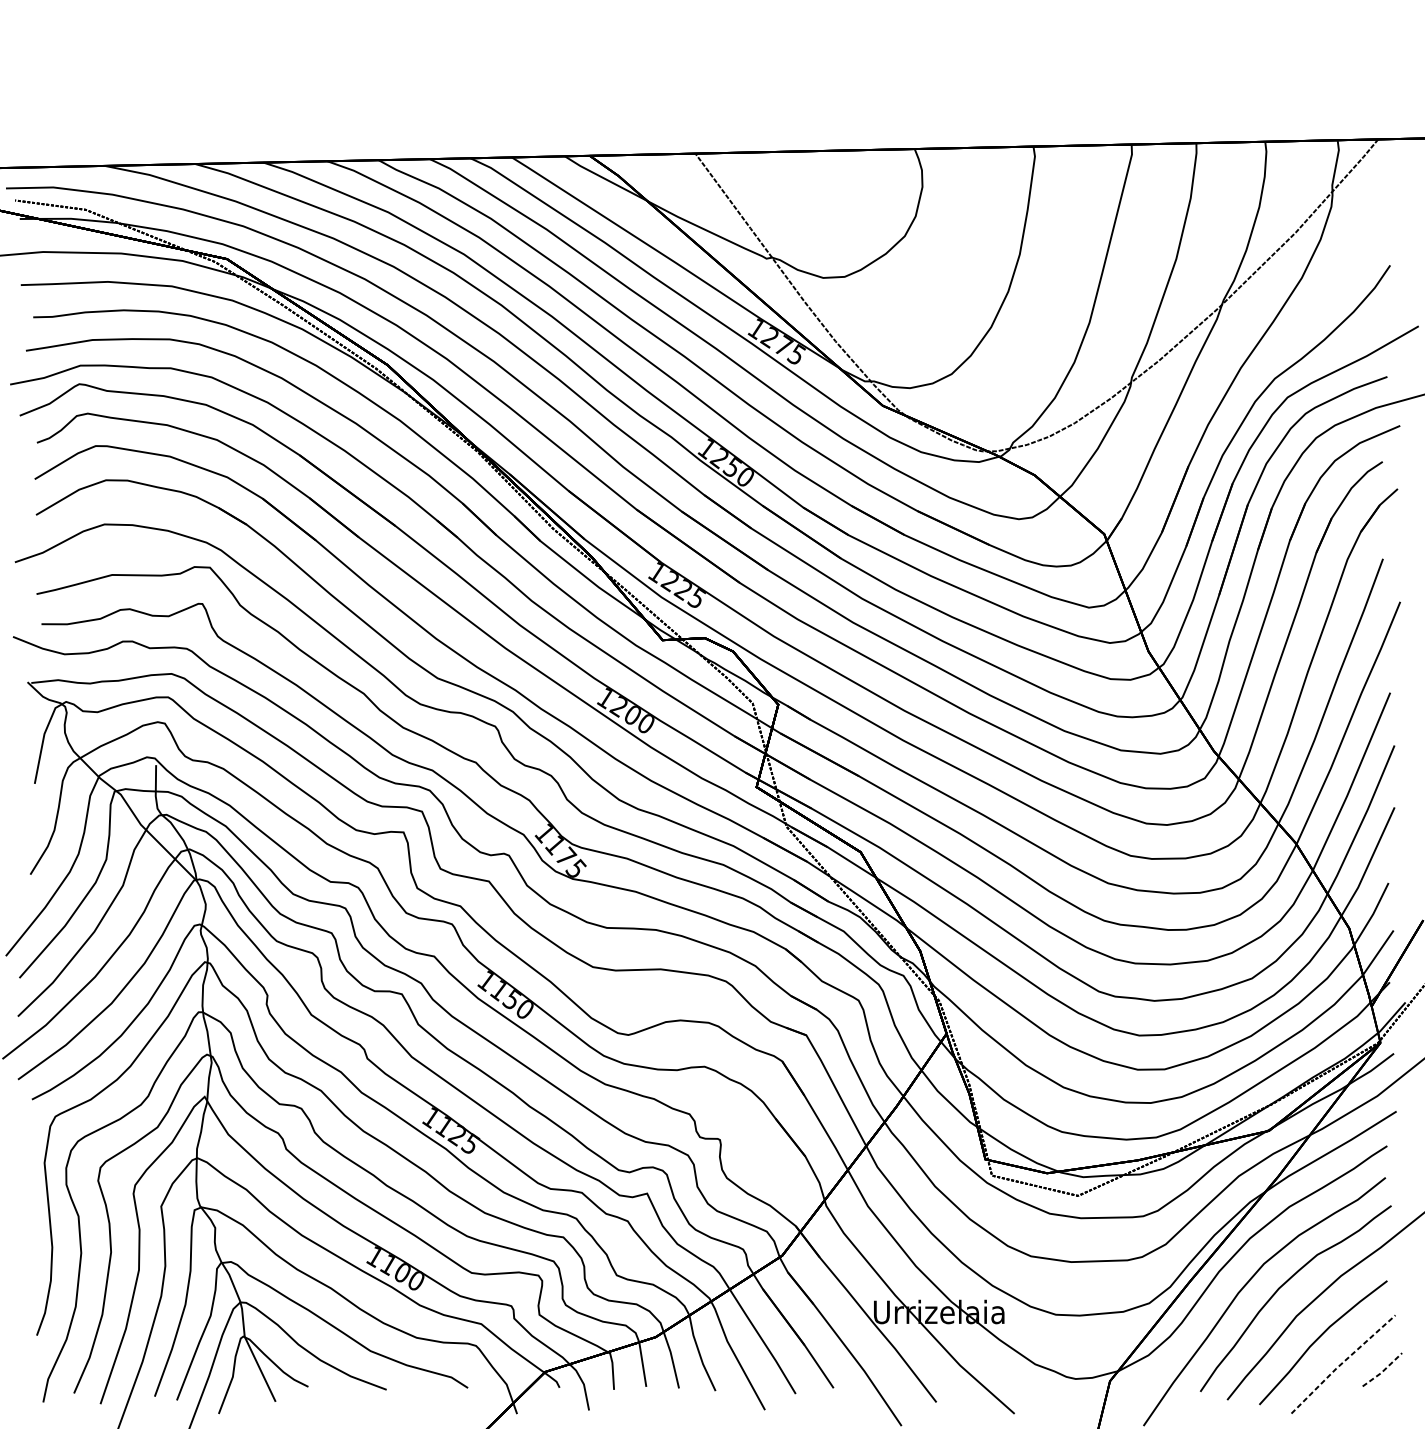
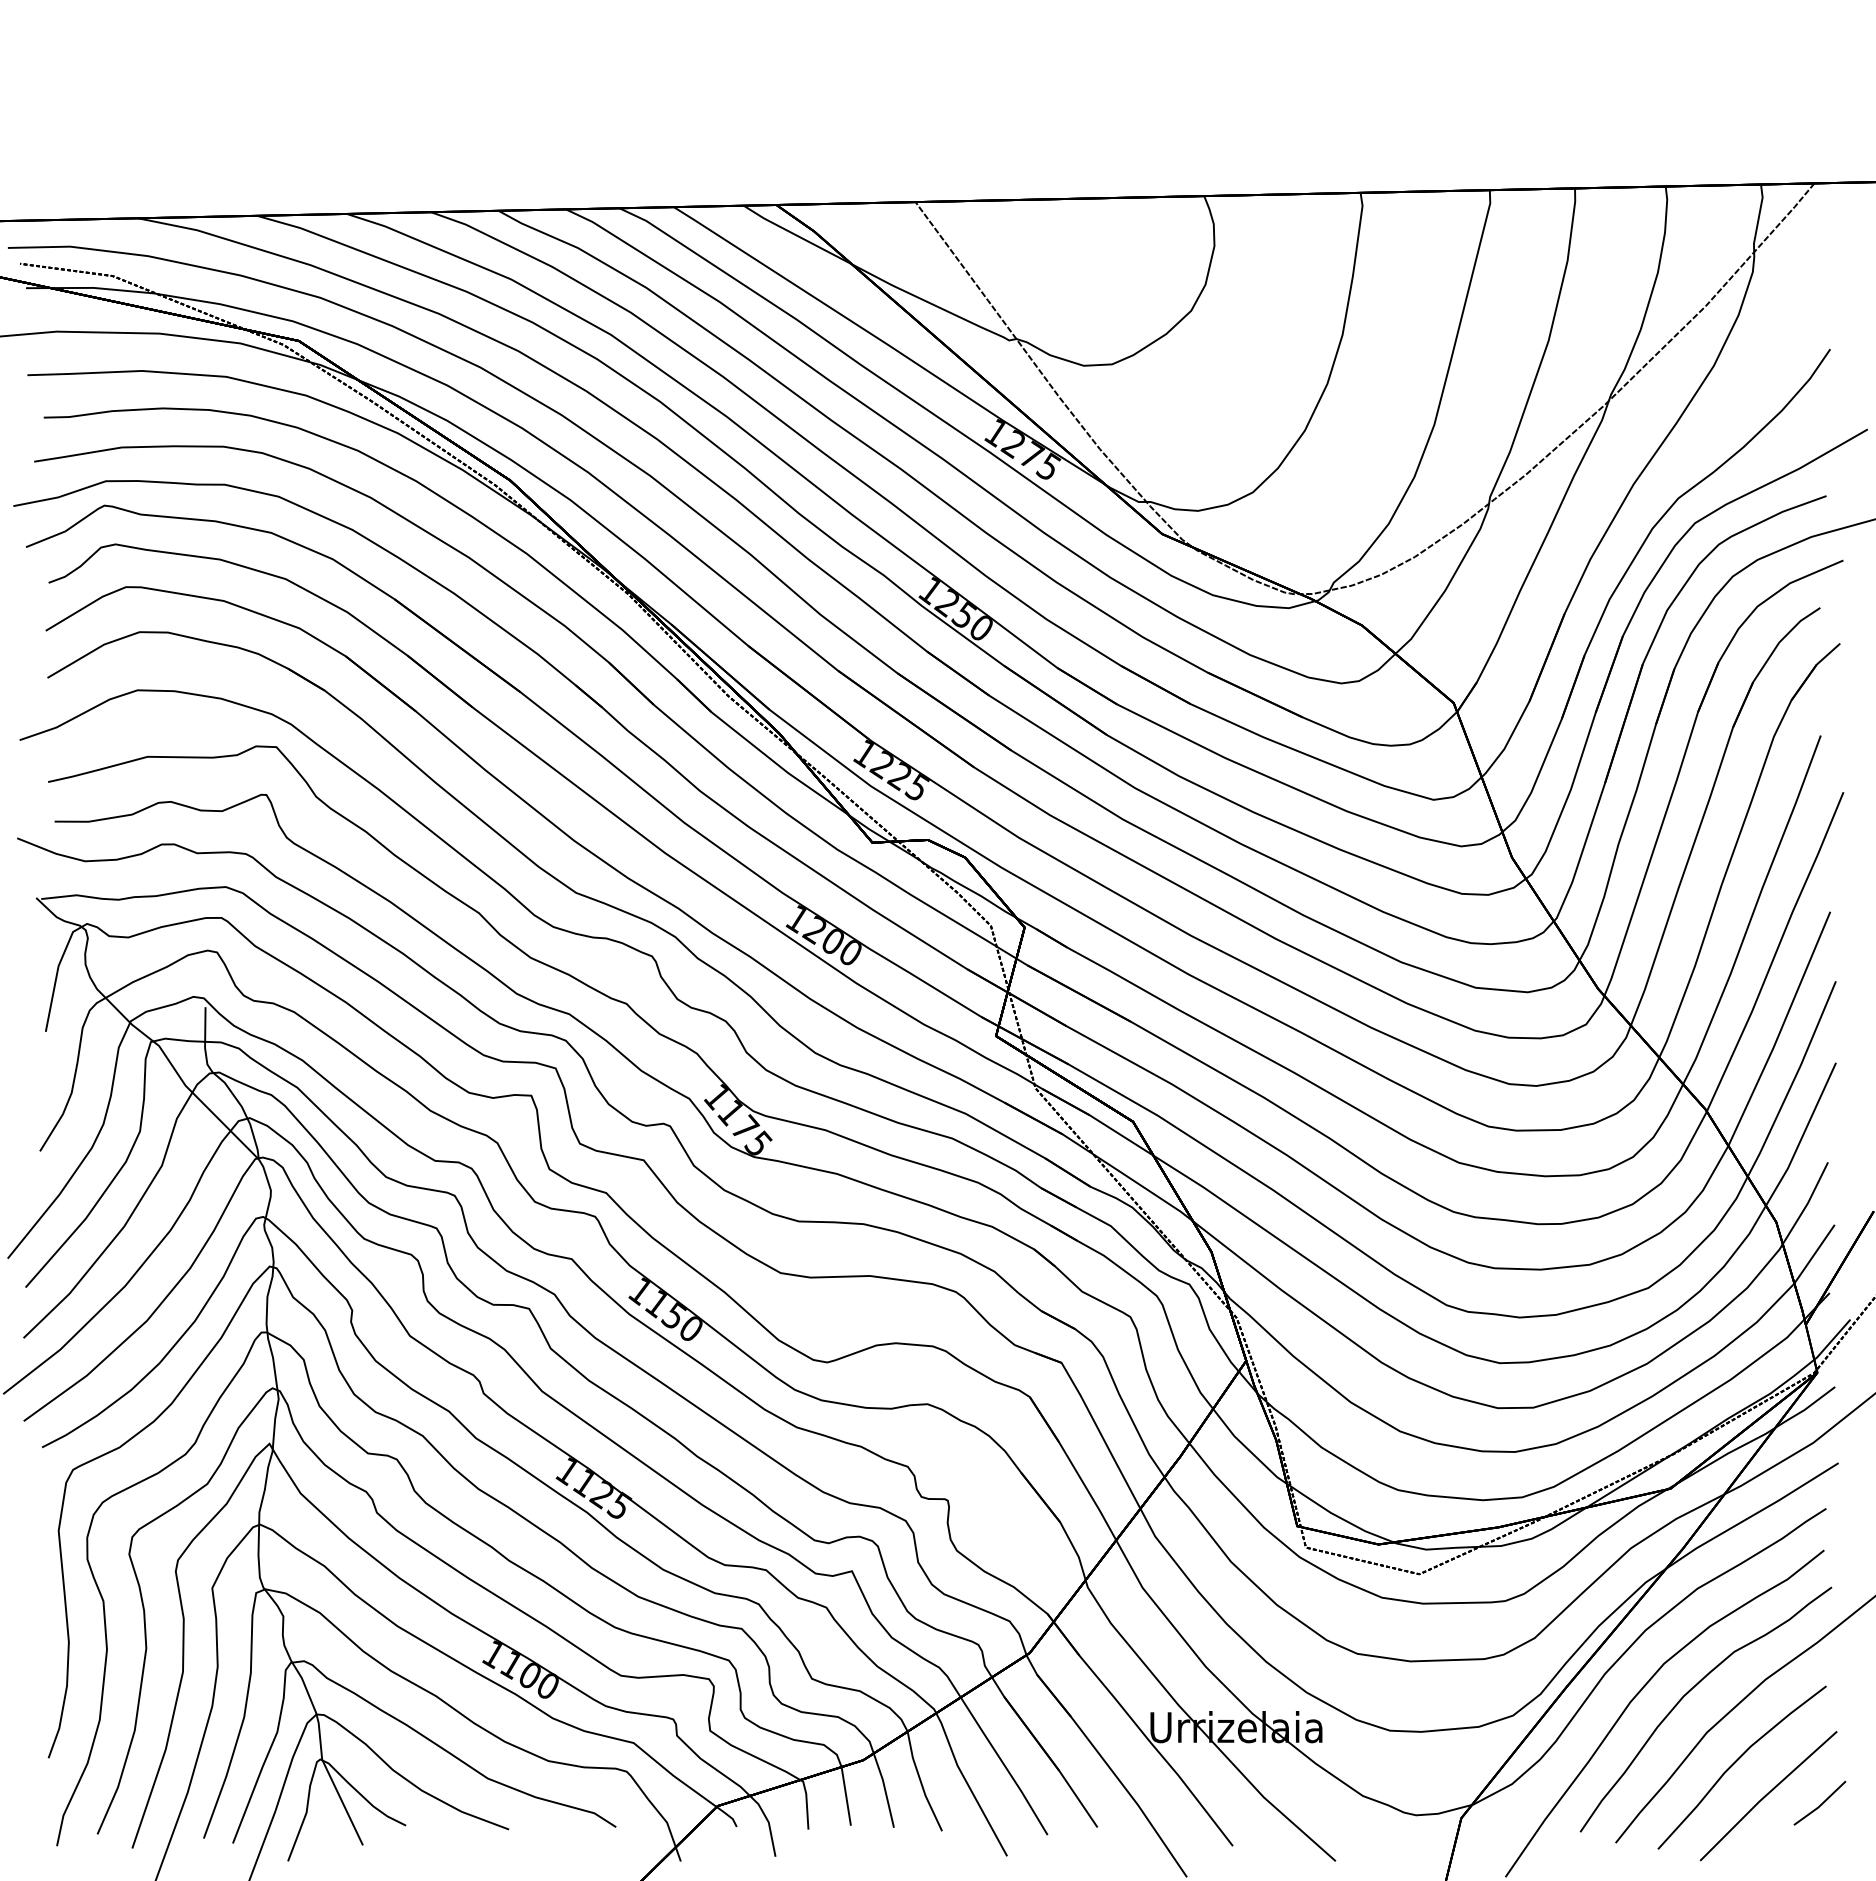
line: (1341, 1363) -> (1766, 1795), dashed -> solid
line: (1383, 1370) -> (1821, 1804), dashed -> solid

